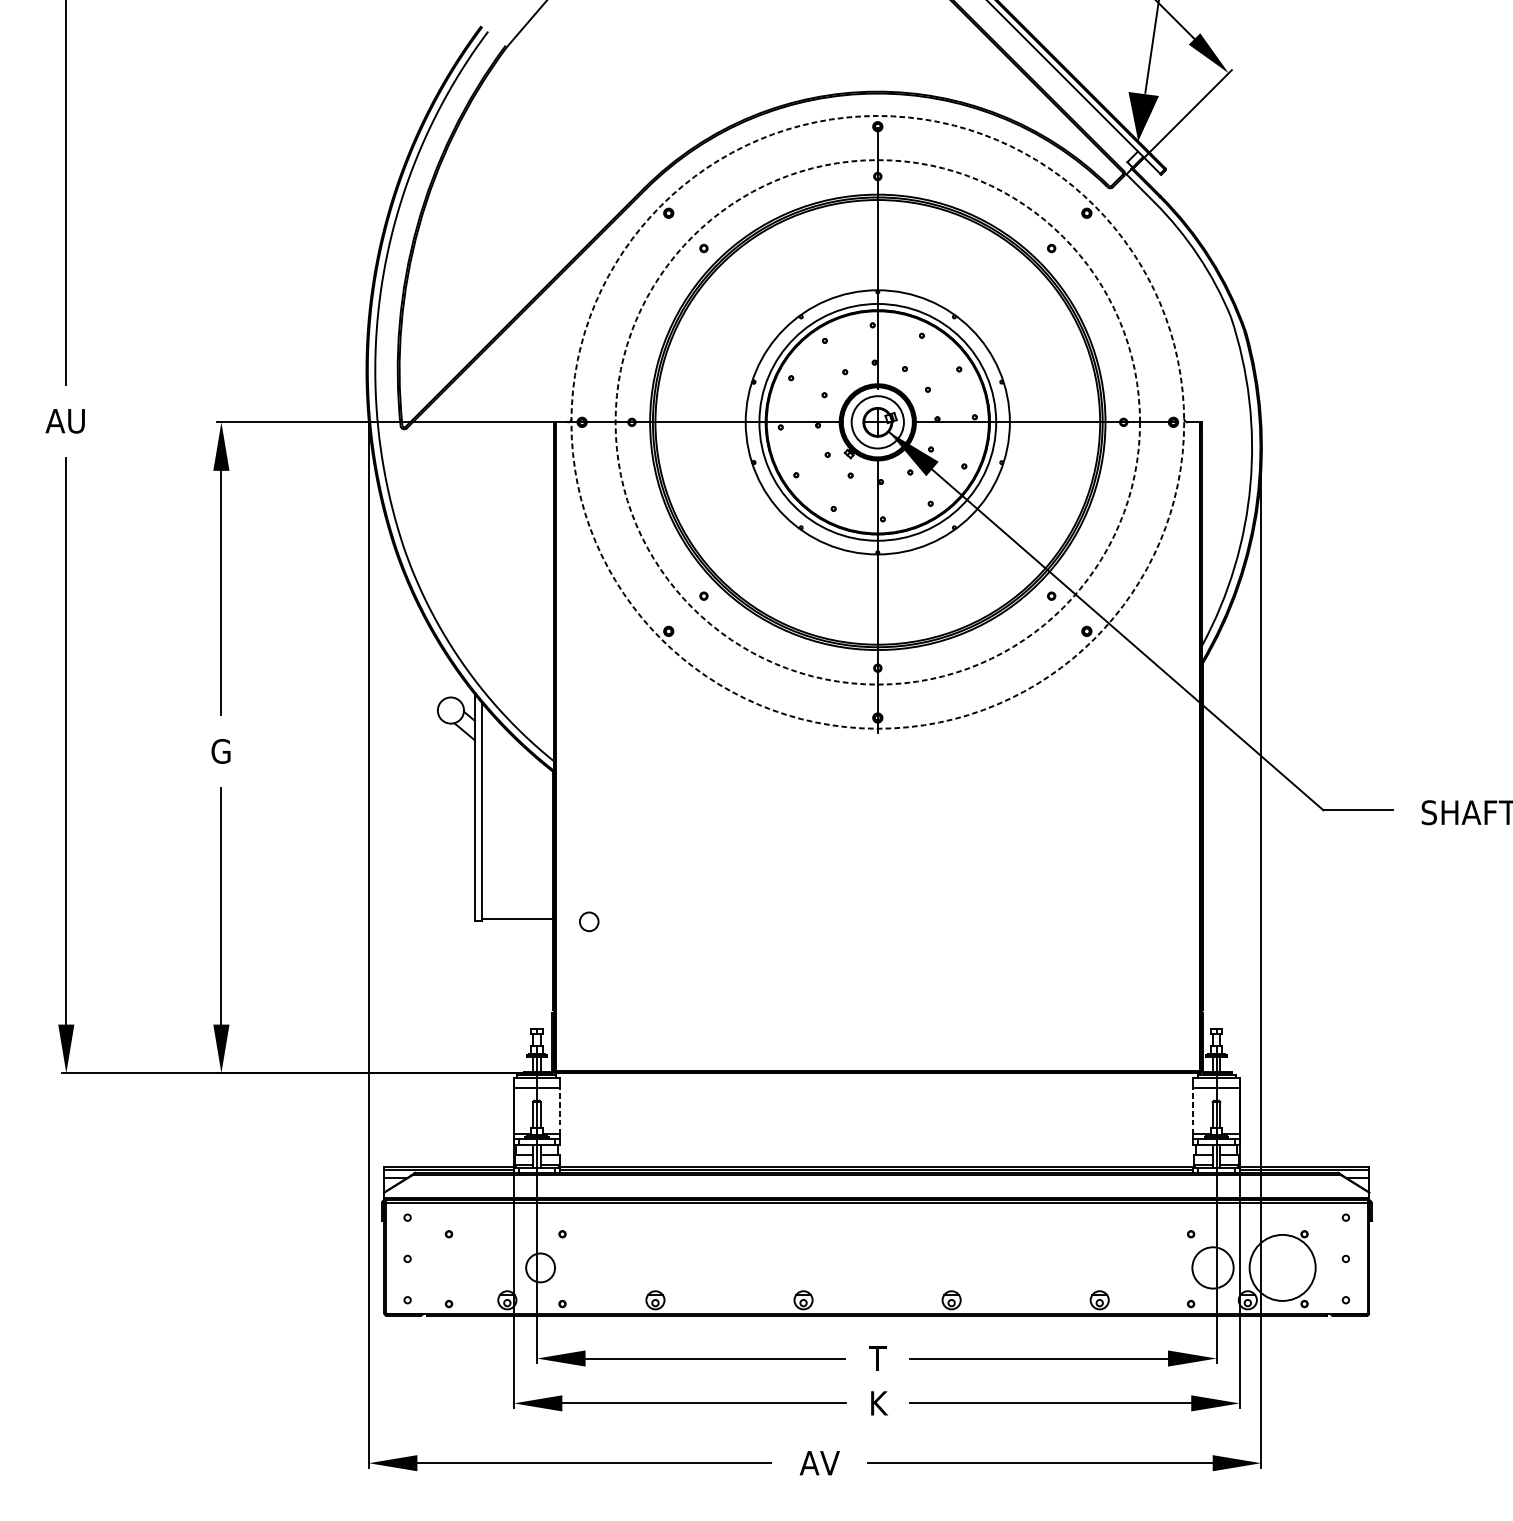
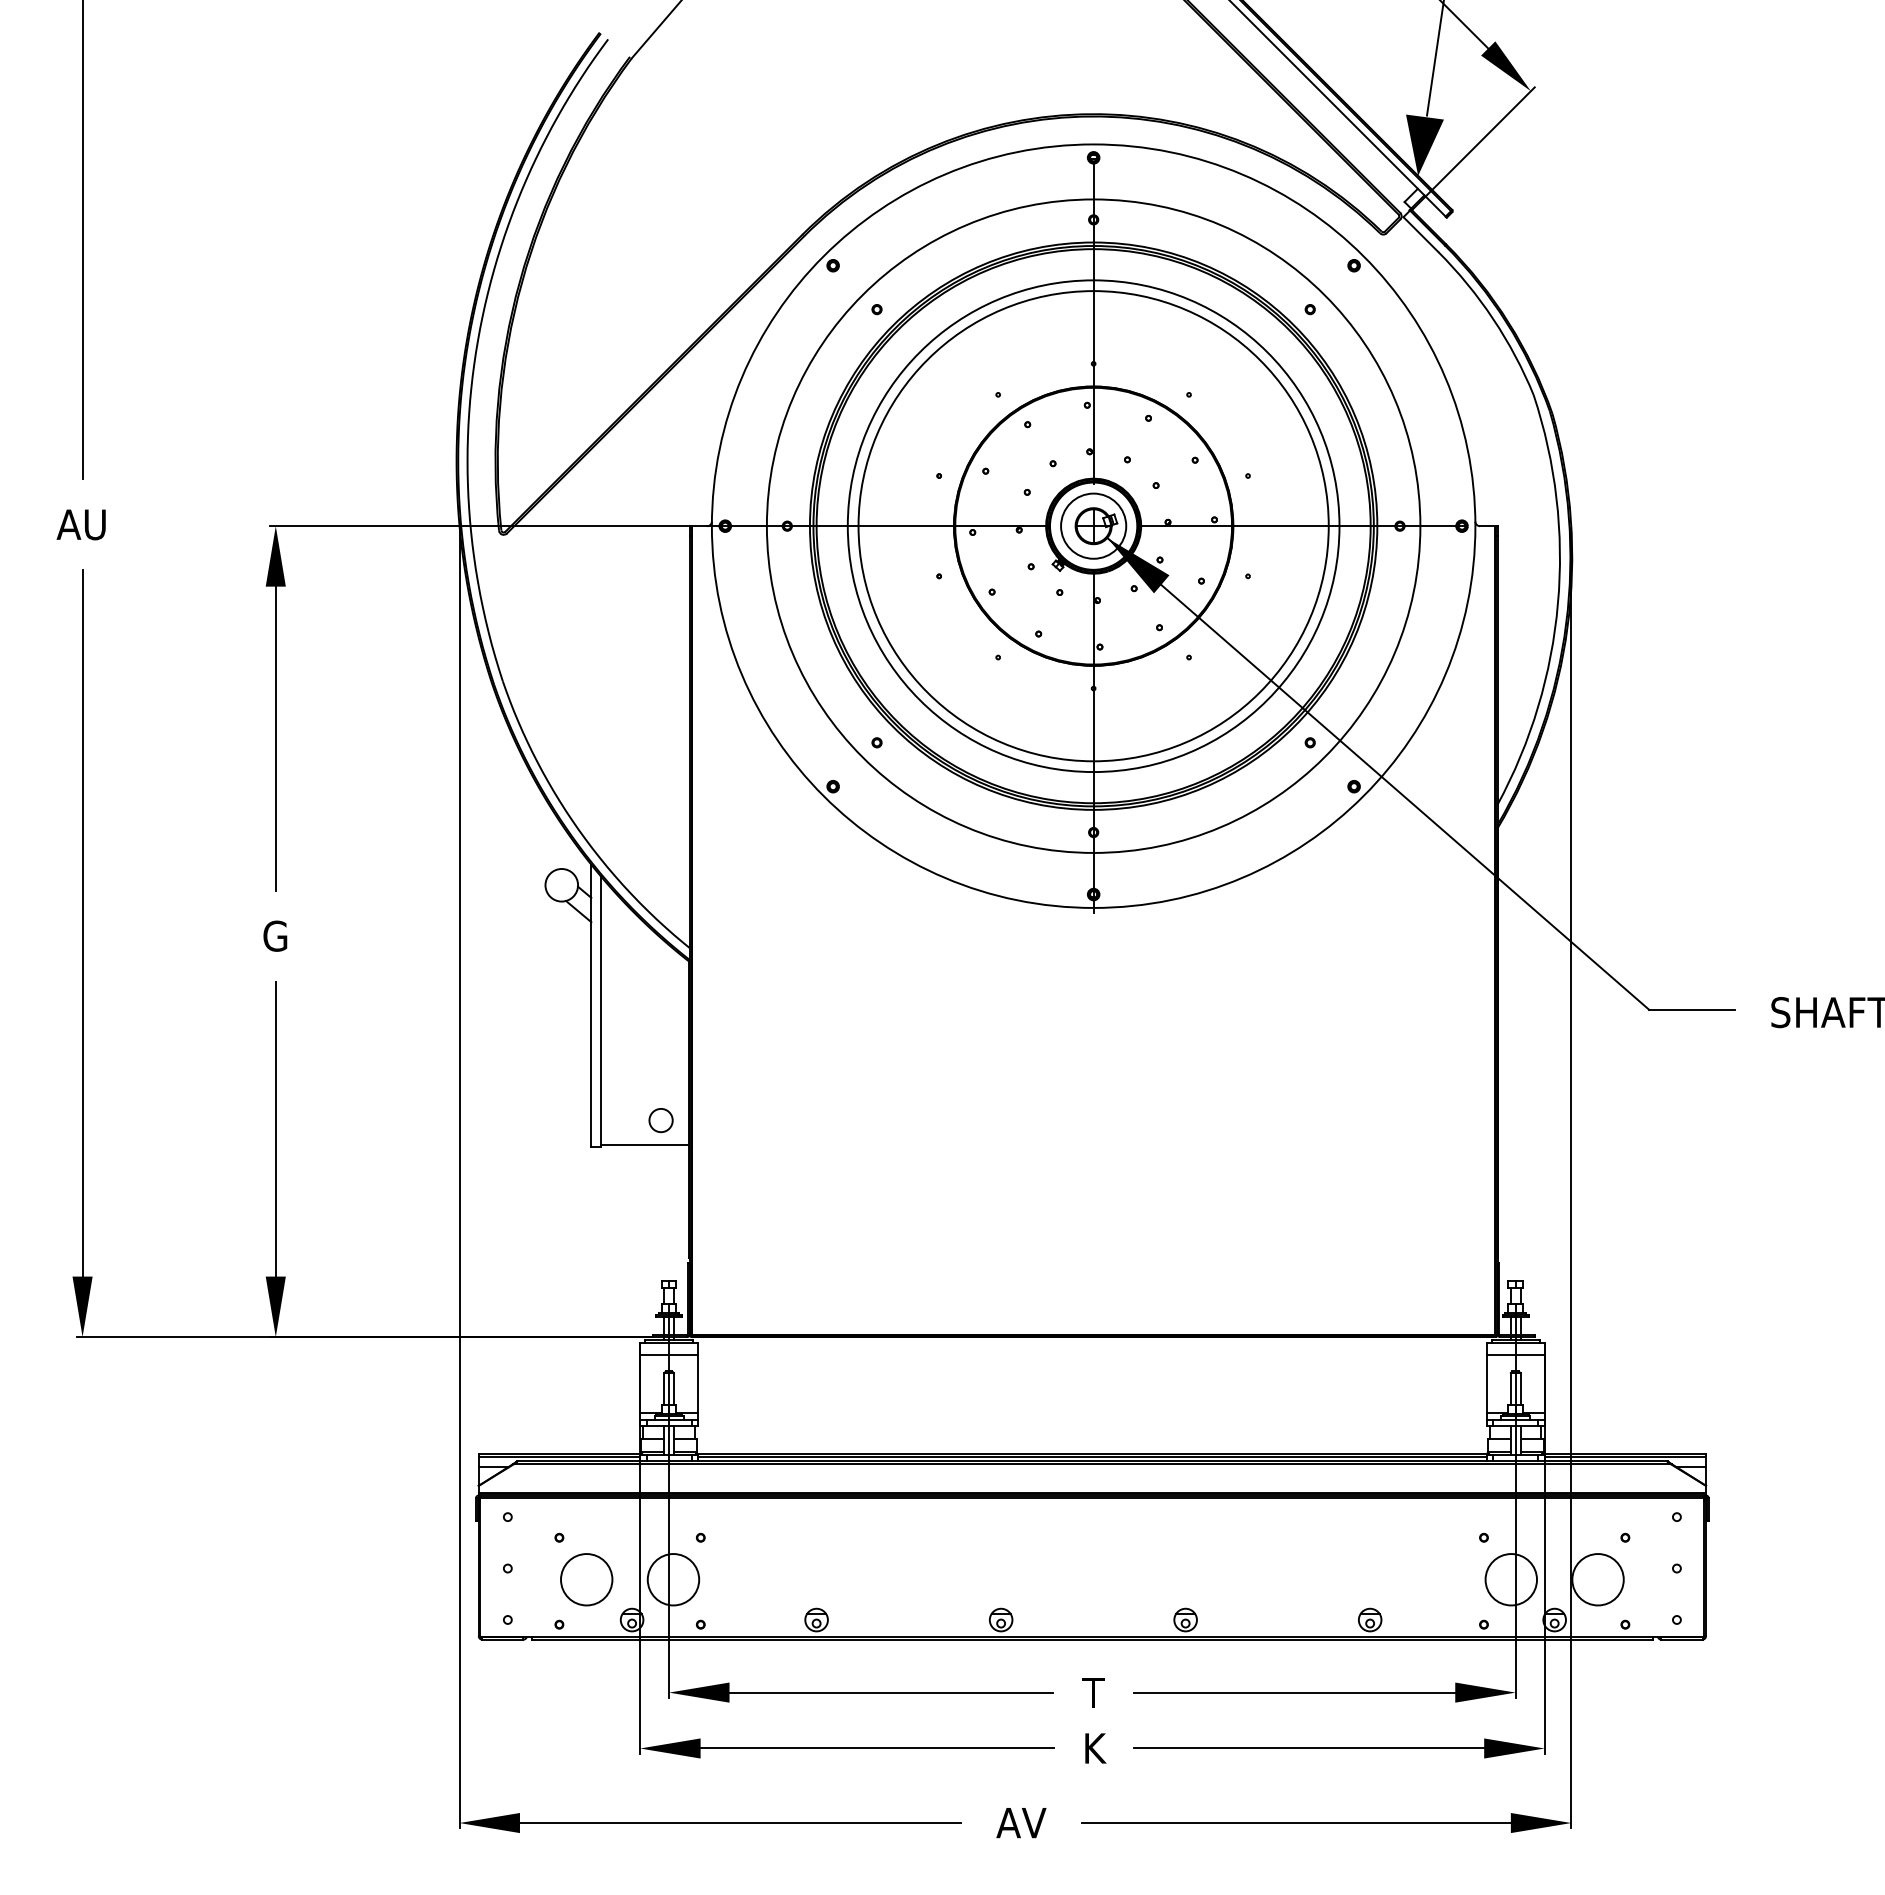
circle: (877, 421) -> (1093, 525), dashed -> solid
circle: (877, 421) -> (1093, 525), dashed -> solid
circle: (877, 422) -> (1093, 526), size x1.43
circle: (877, 422) -> (1093, 526), size x1.67
circle: (588, 921) -> (660, 1120), moved
line: (560, 1111) -> (698, 1384), dashed -> solid
line: (1193, 1111) -> (1486, 1384), dashed -> solid
circle: (470, 1267) -> (586, 1579), added
circle: (540, 1267) -> (673, 1579), size x1.43
circle: (1282, 1267) -> (1597, 1579), size x0.62

